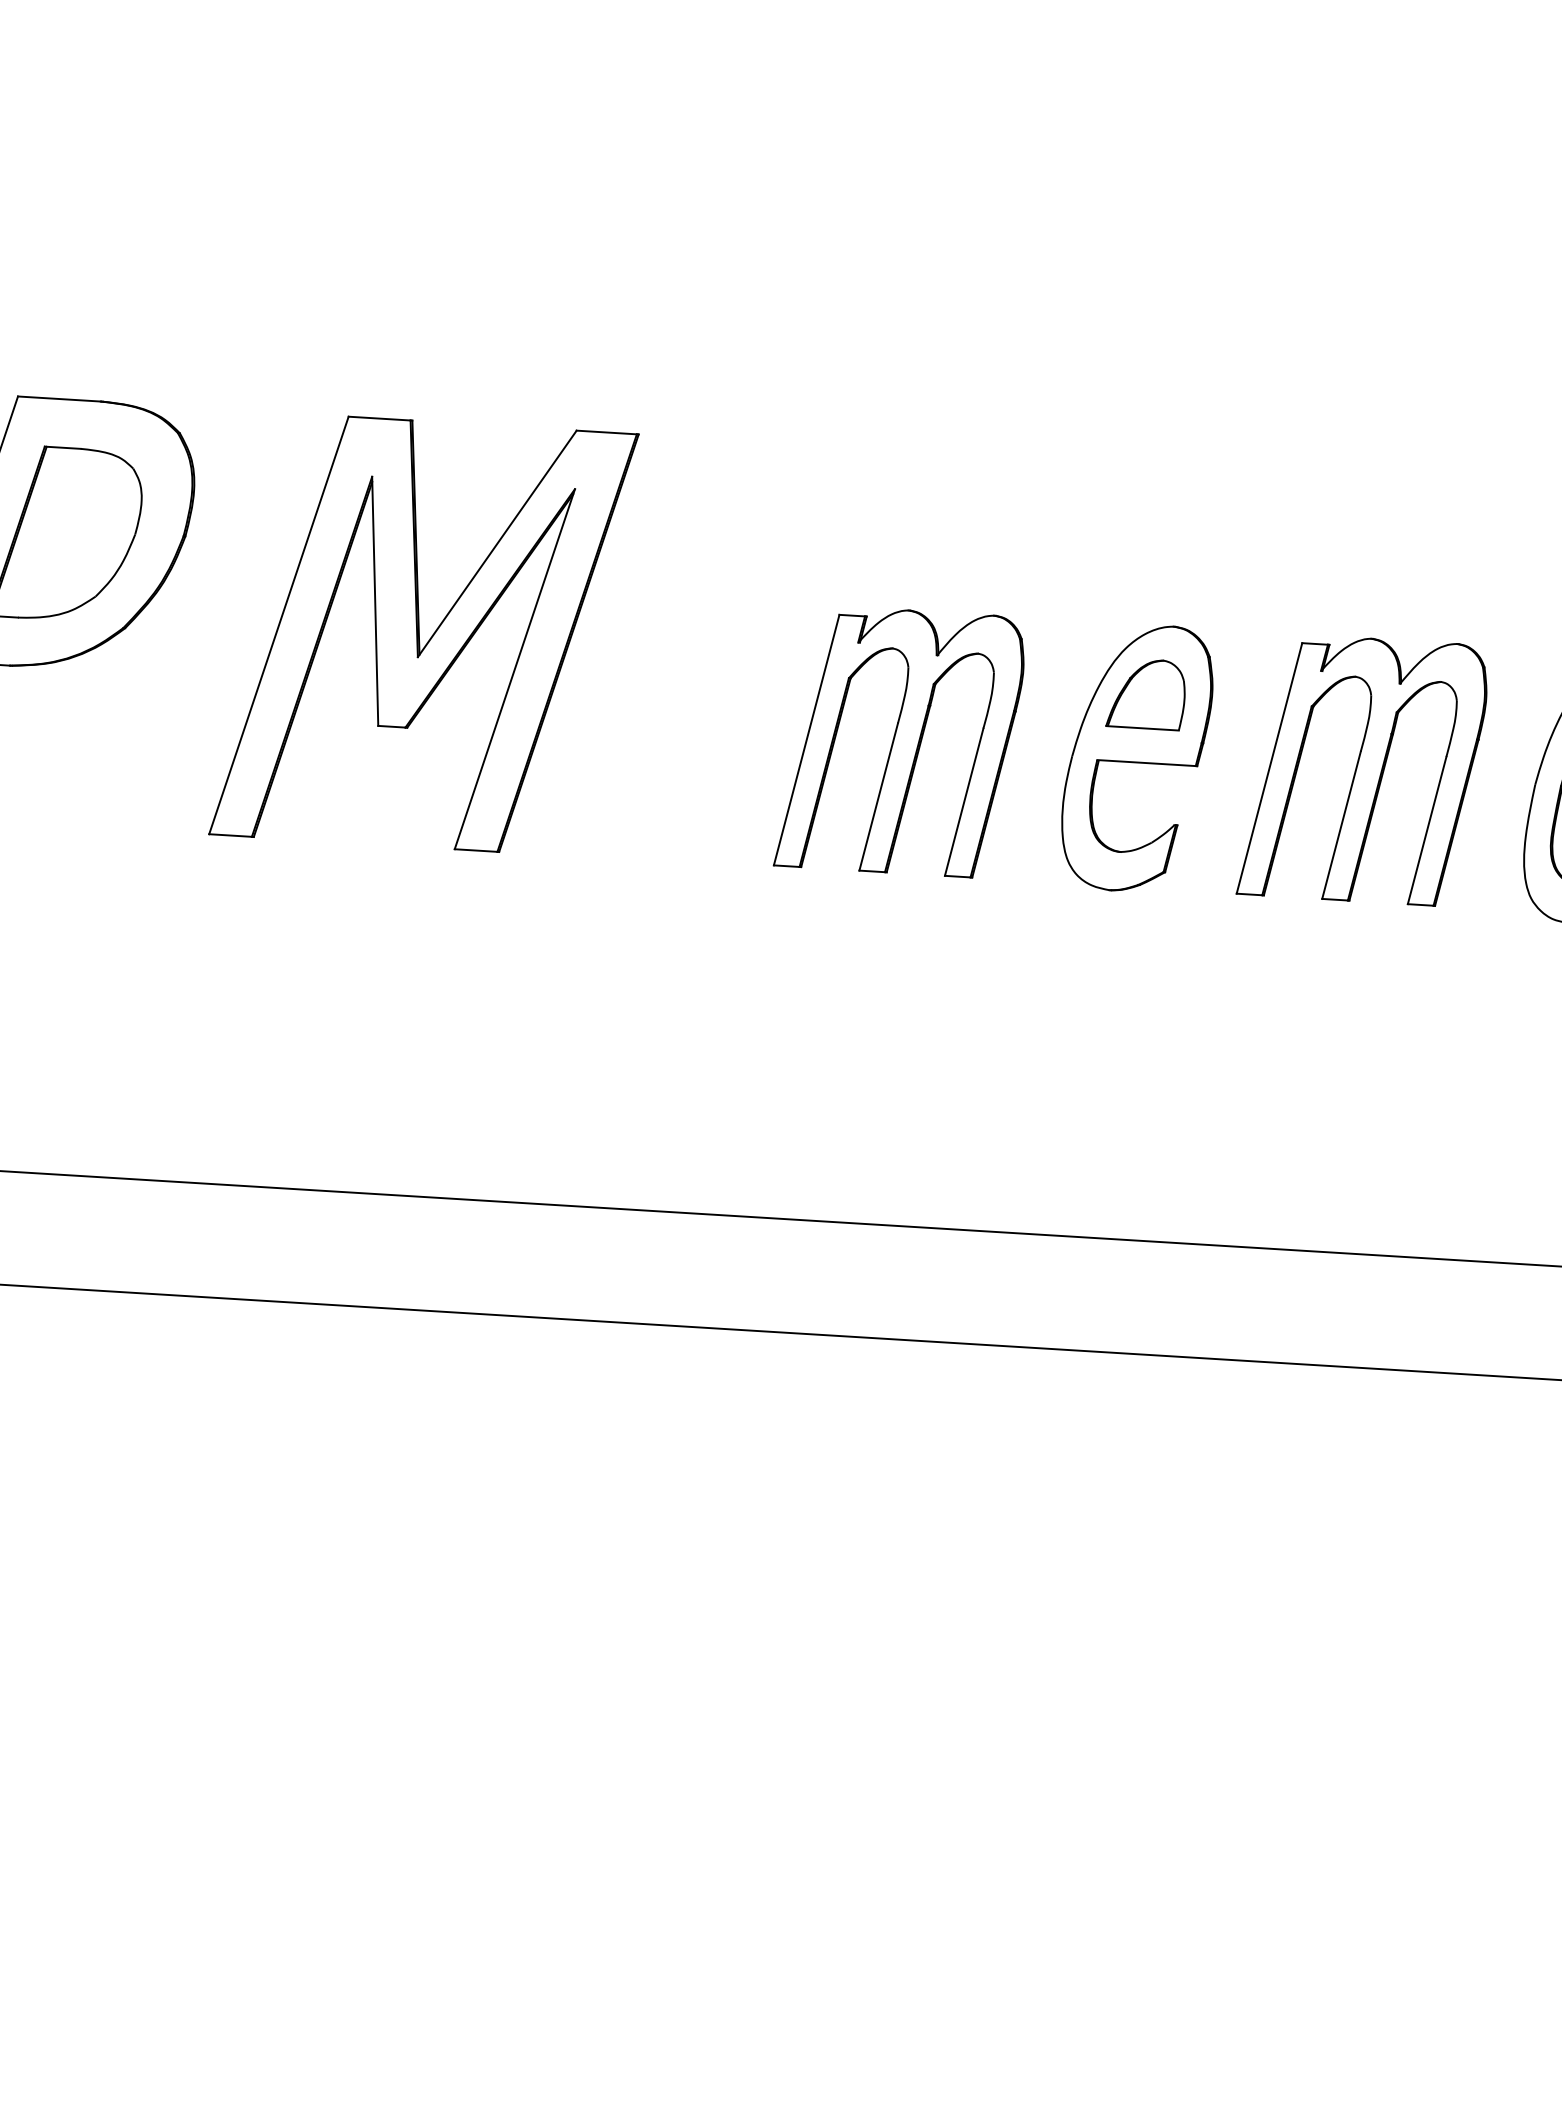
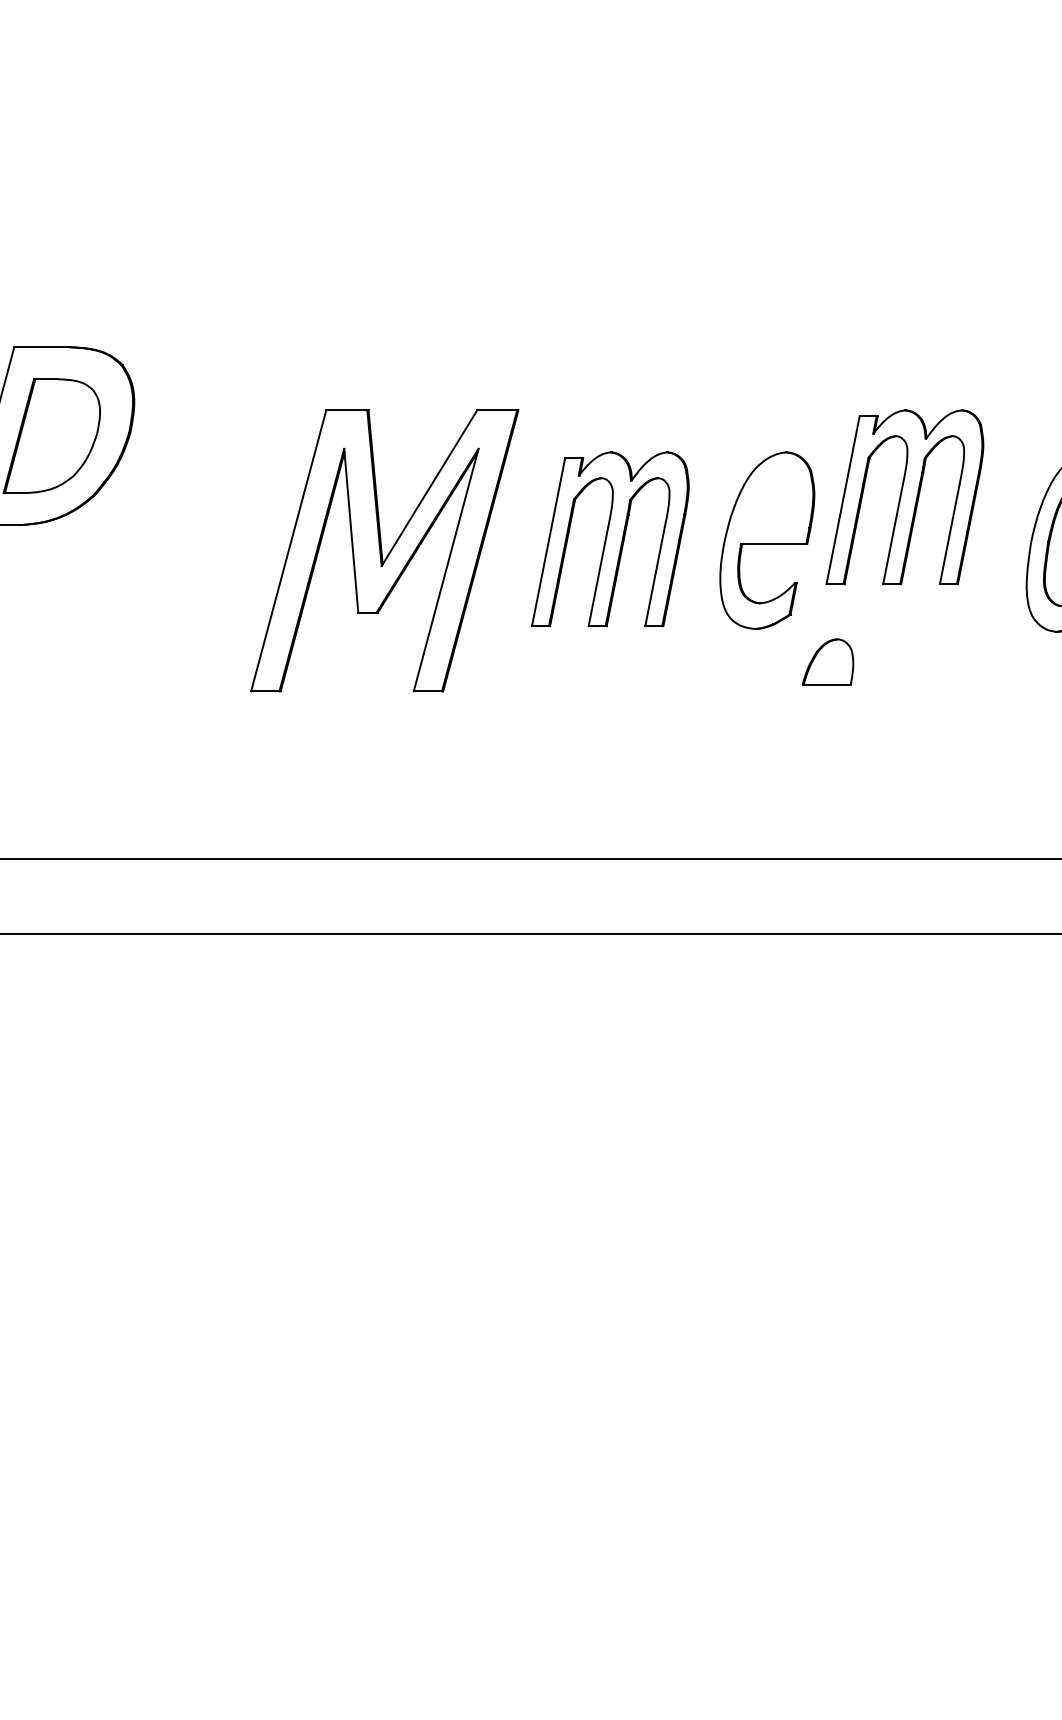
part: (423, 633) -> (384, 550), moved
part: (1147, 693) -> (828, 661), moved
part: (1362, 770) -> (904, 497), moved

